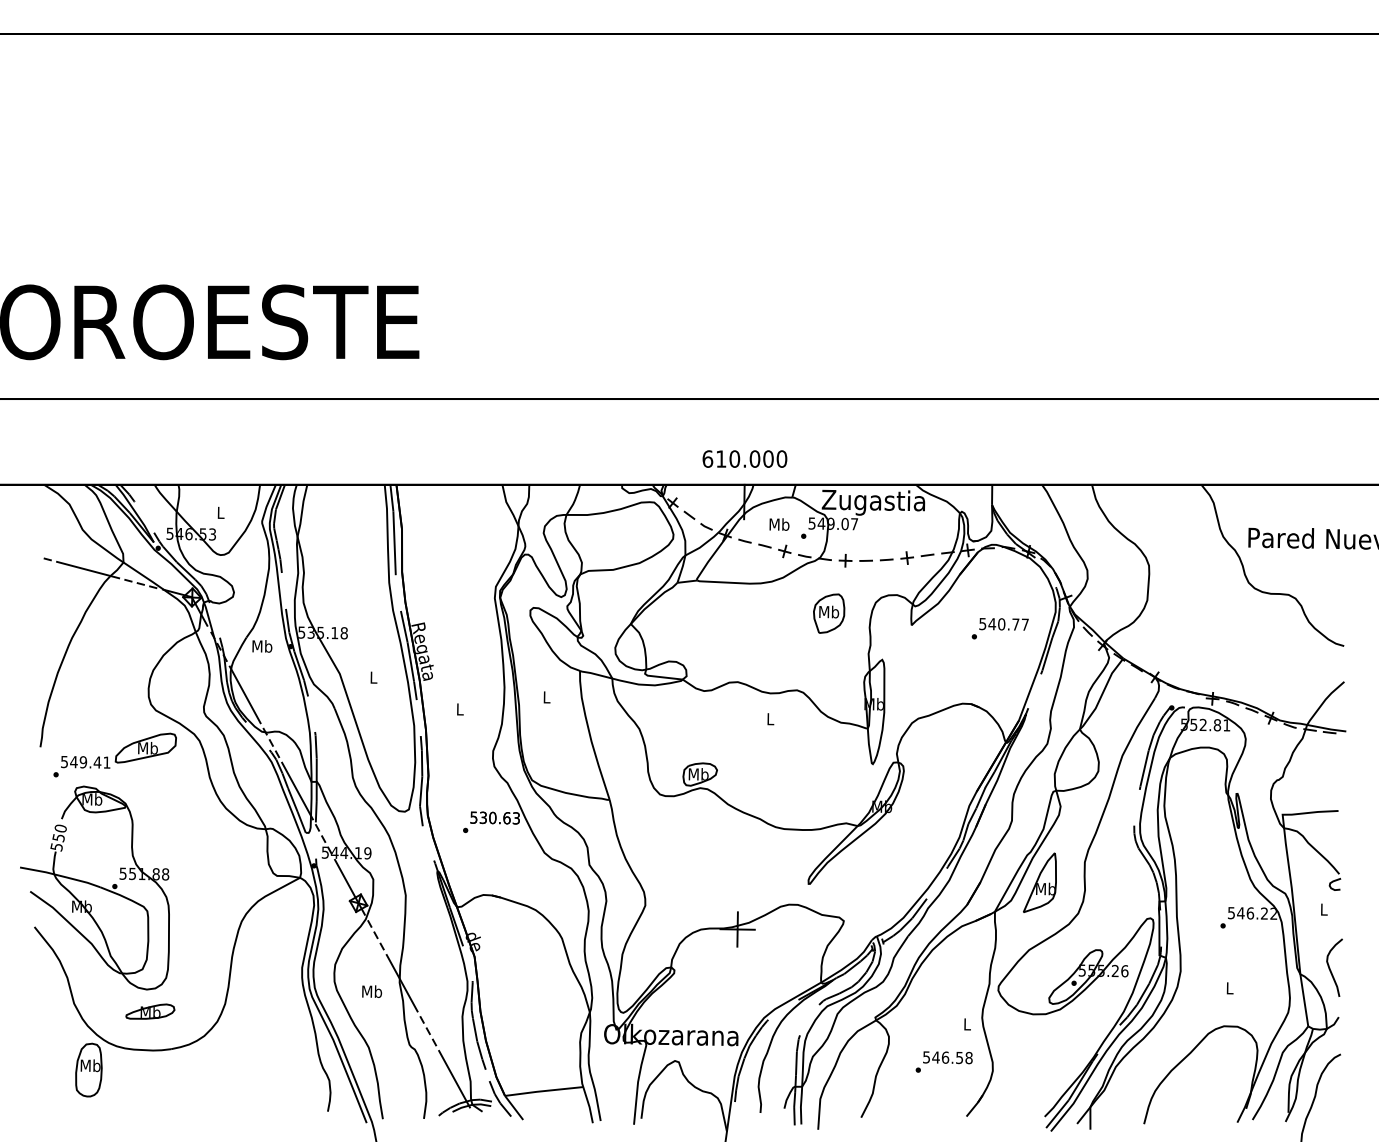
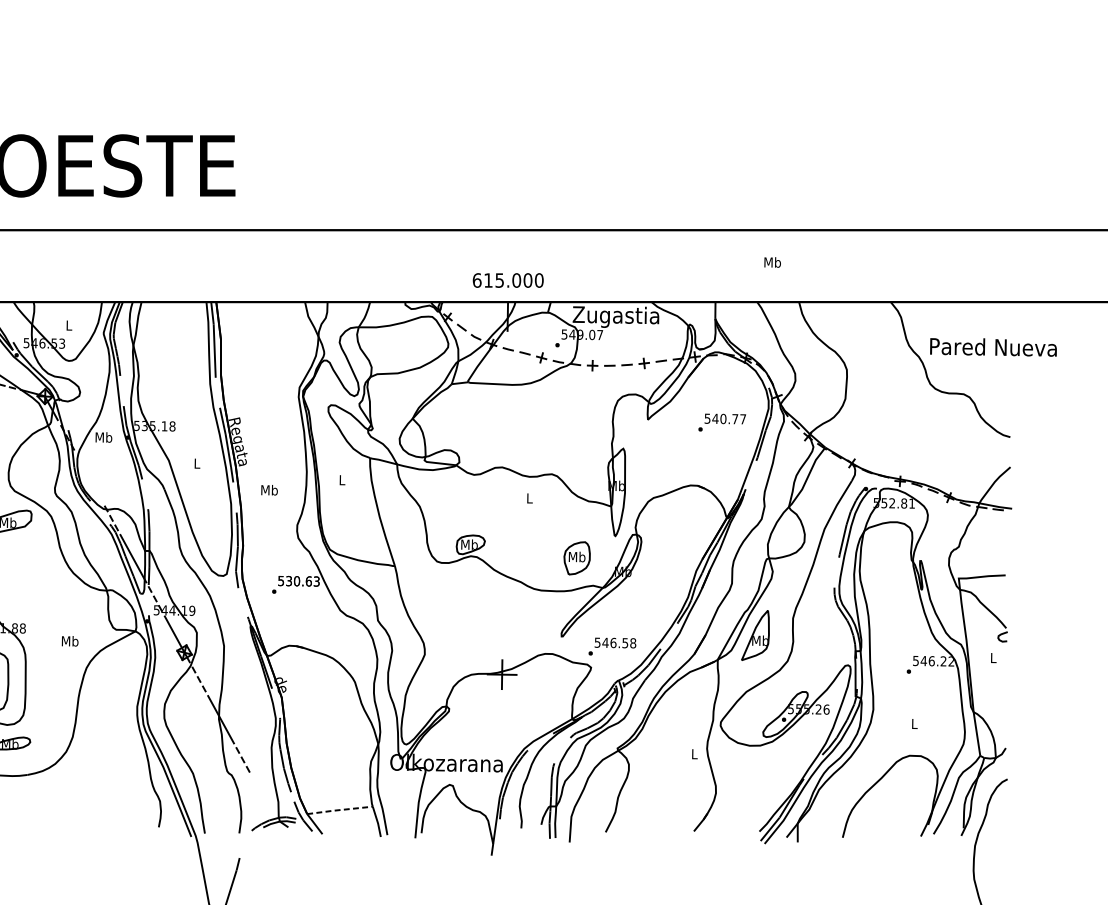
text: (734, 458) -> (499, 280), 610.000 -> 615.000
text: (779, 524) -> (772, 262), moved
part: (829, 613) -> (577, 558), moved
line: (244, 694) -> (88, 477), removed
text: (459, 709) -> (269, 490), L -> Mb
curve: (1330, 968) -> (998, 707), removed
text: (372, 991) -> (70, 641), moved
text: (943, 1061) -> (611, 646), moved
line: (454, 1078) -> (264, 799), removed
line: (543, 1091) -> (339, 810), solid -> dashed

